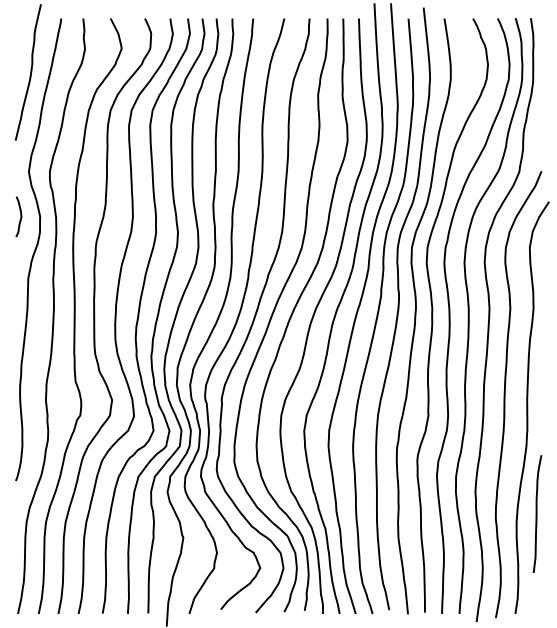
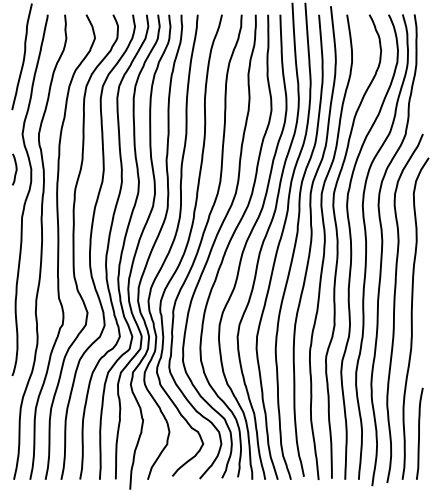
curve: (537, 513) -> (419, 433), moved

